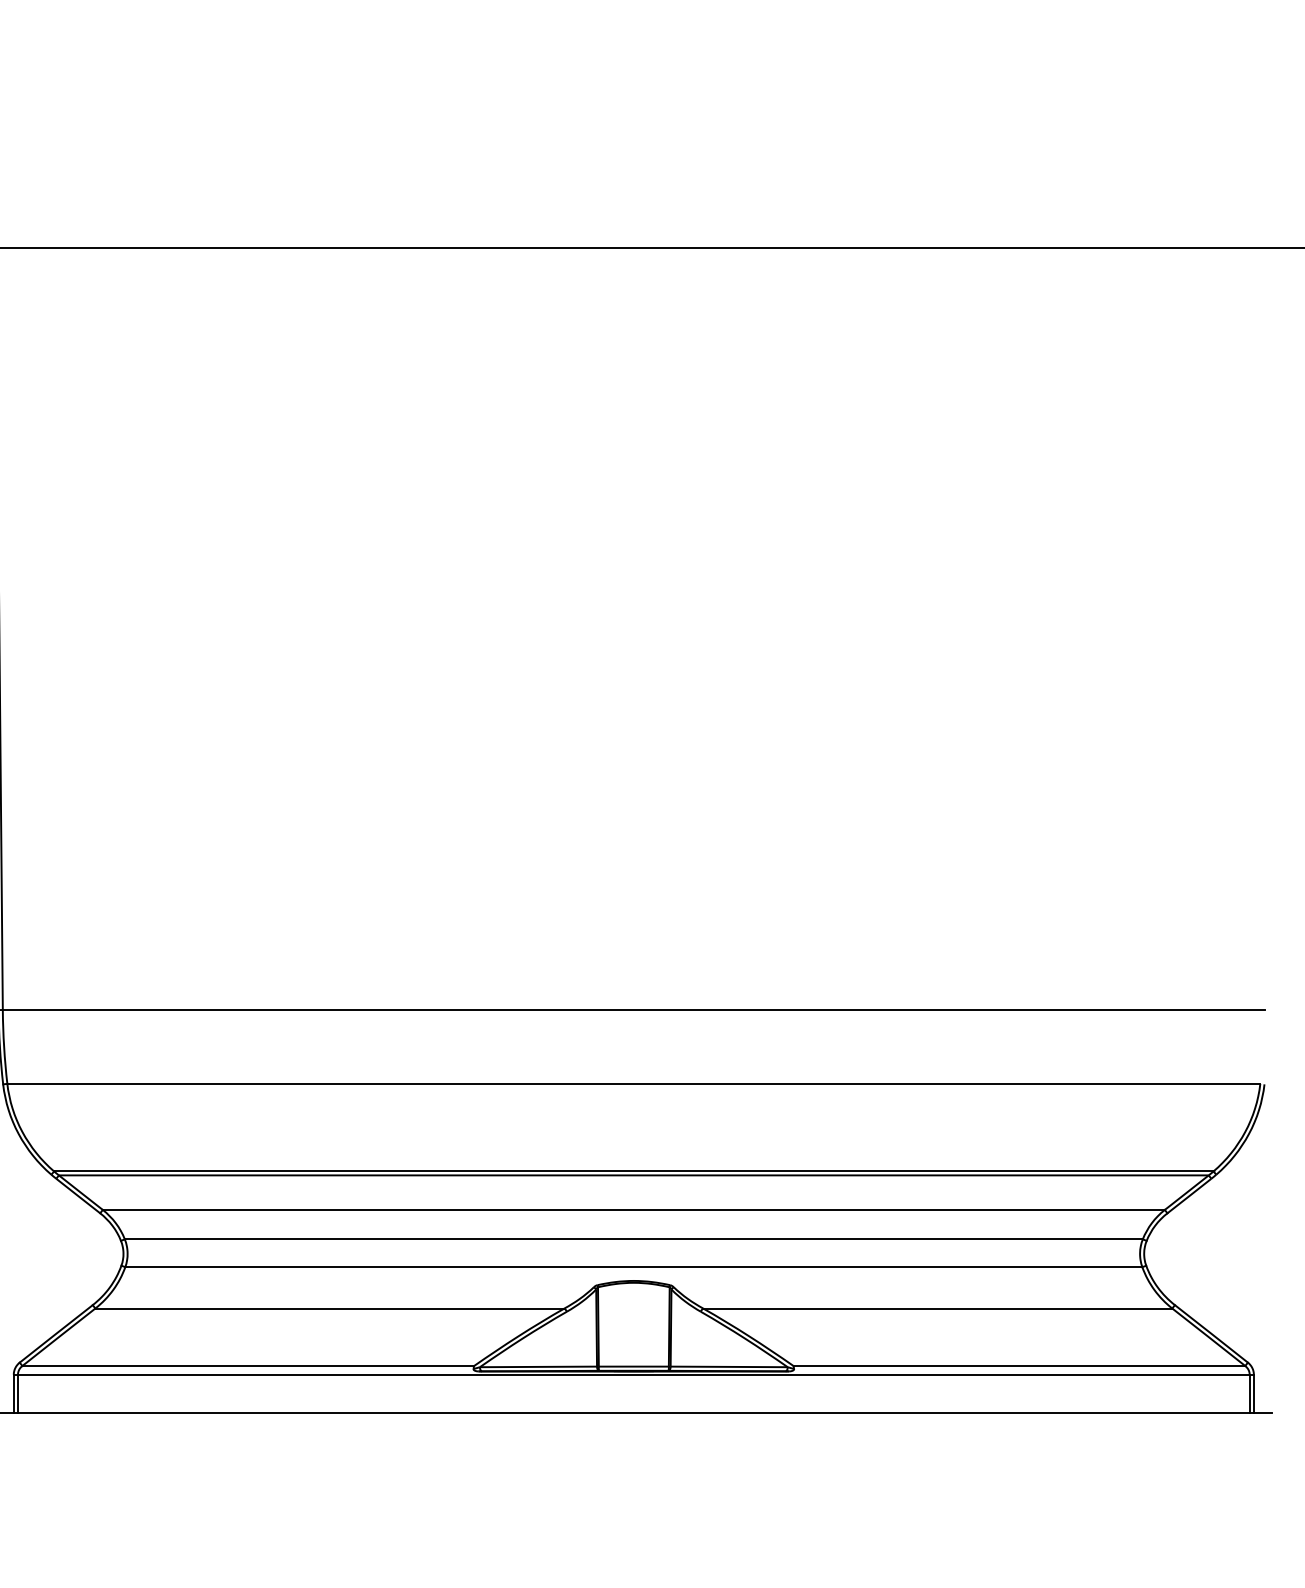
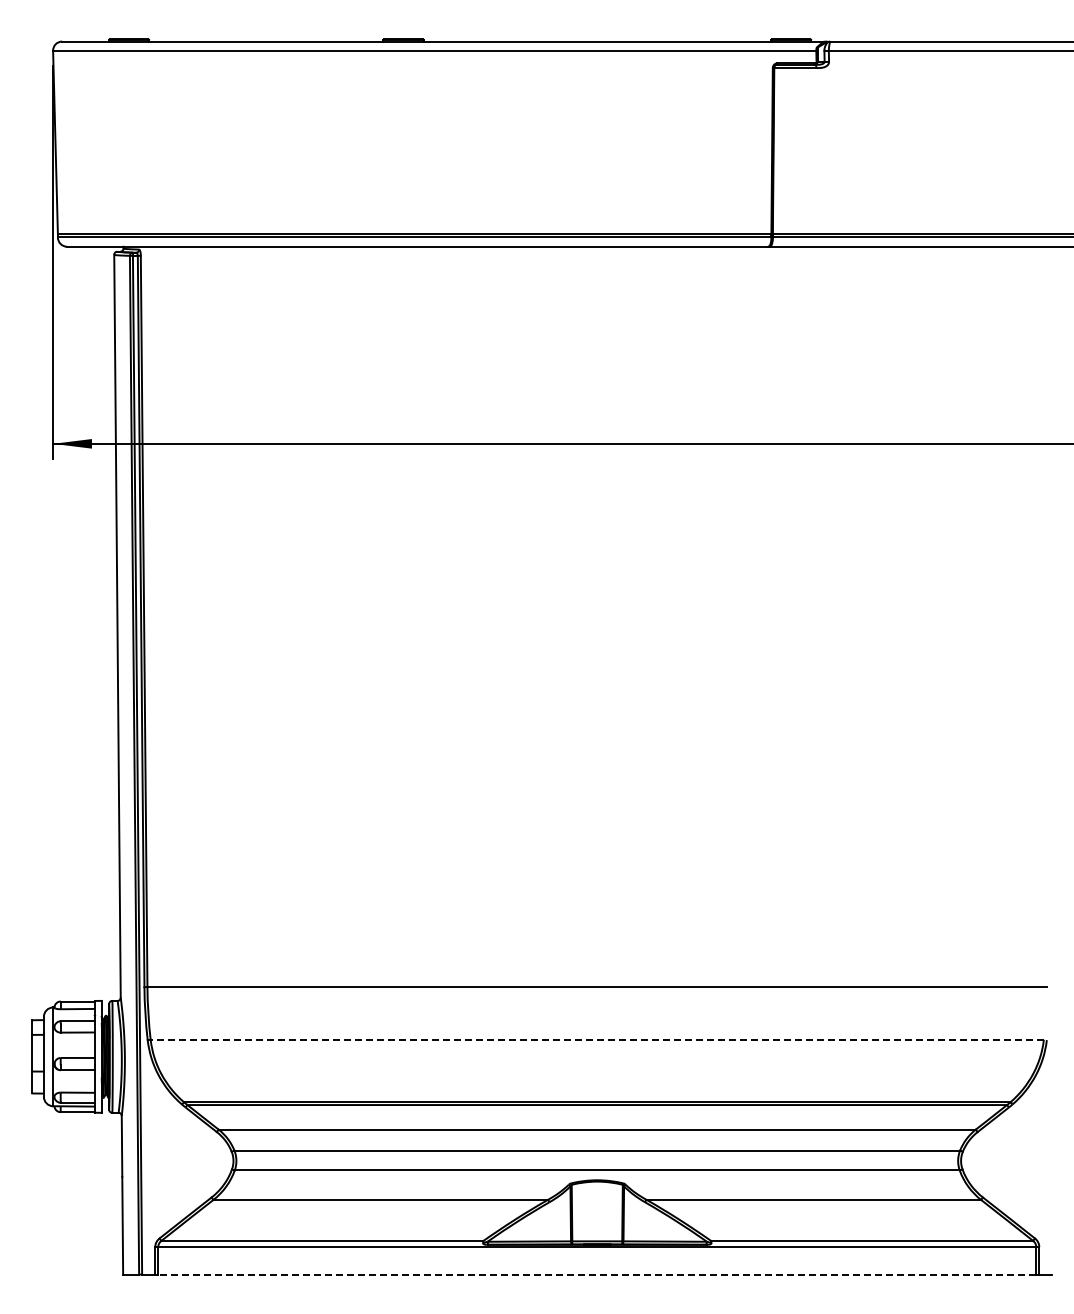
line: (634, 1083) -> (597, 1039), solid -> dashed
line: (632, 1413) -> (596, 1274), solid -> dashed

